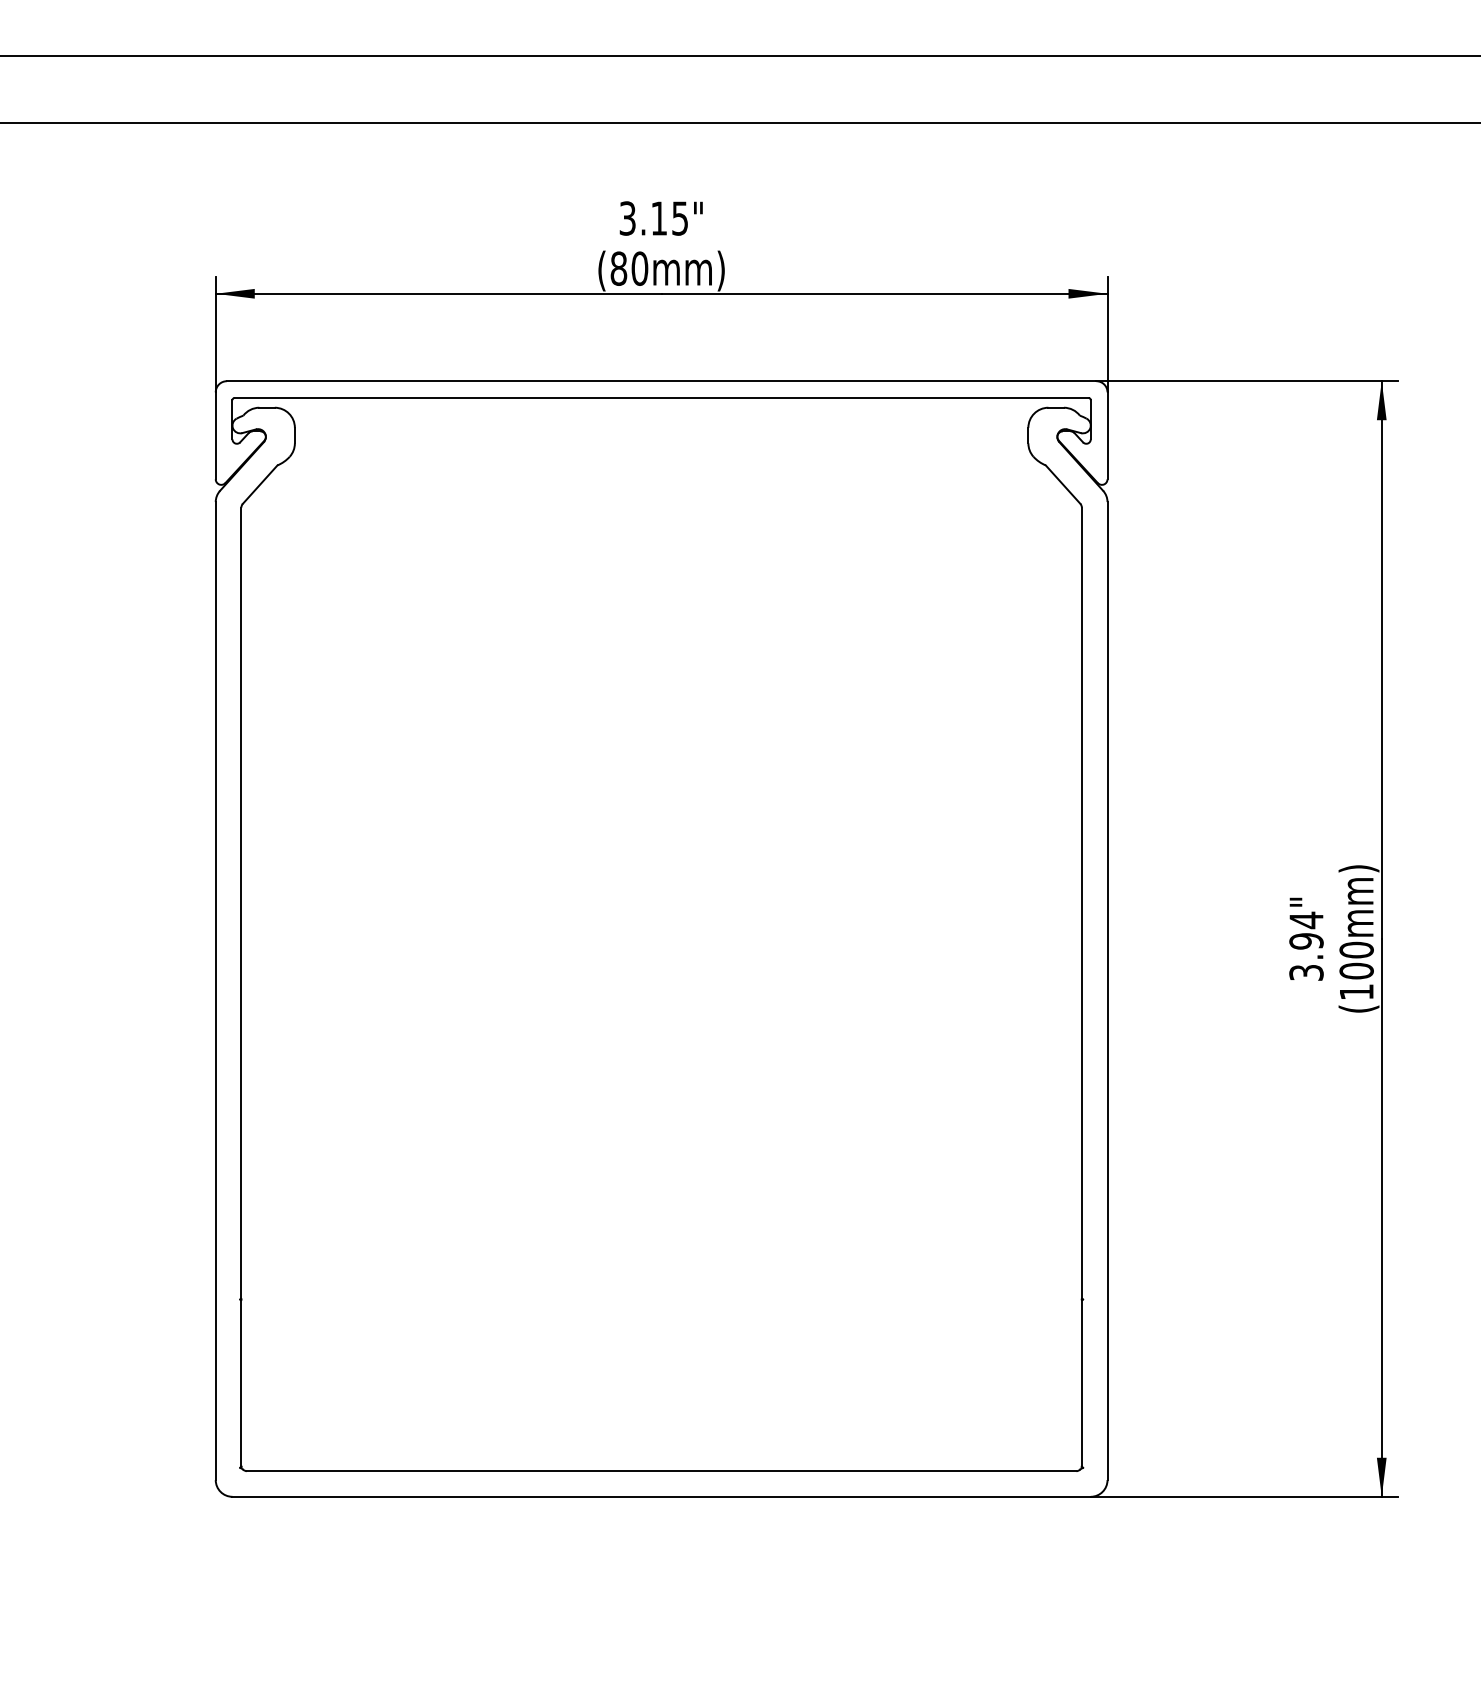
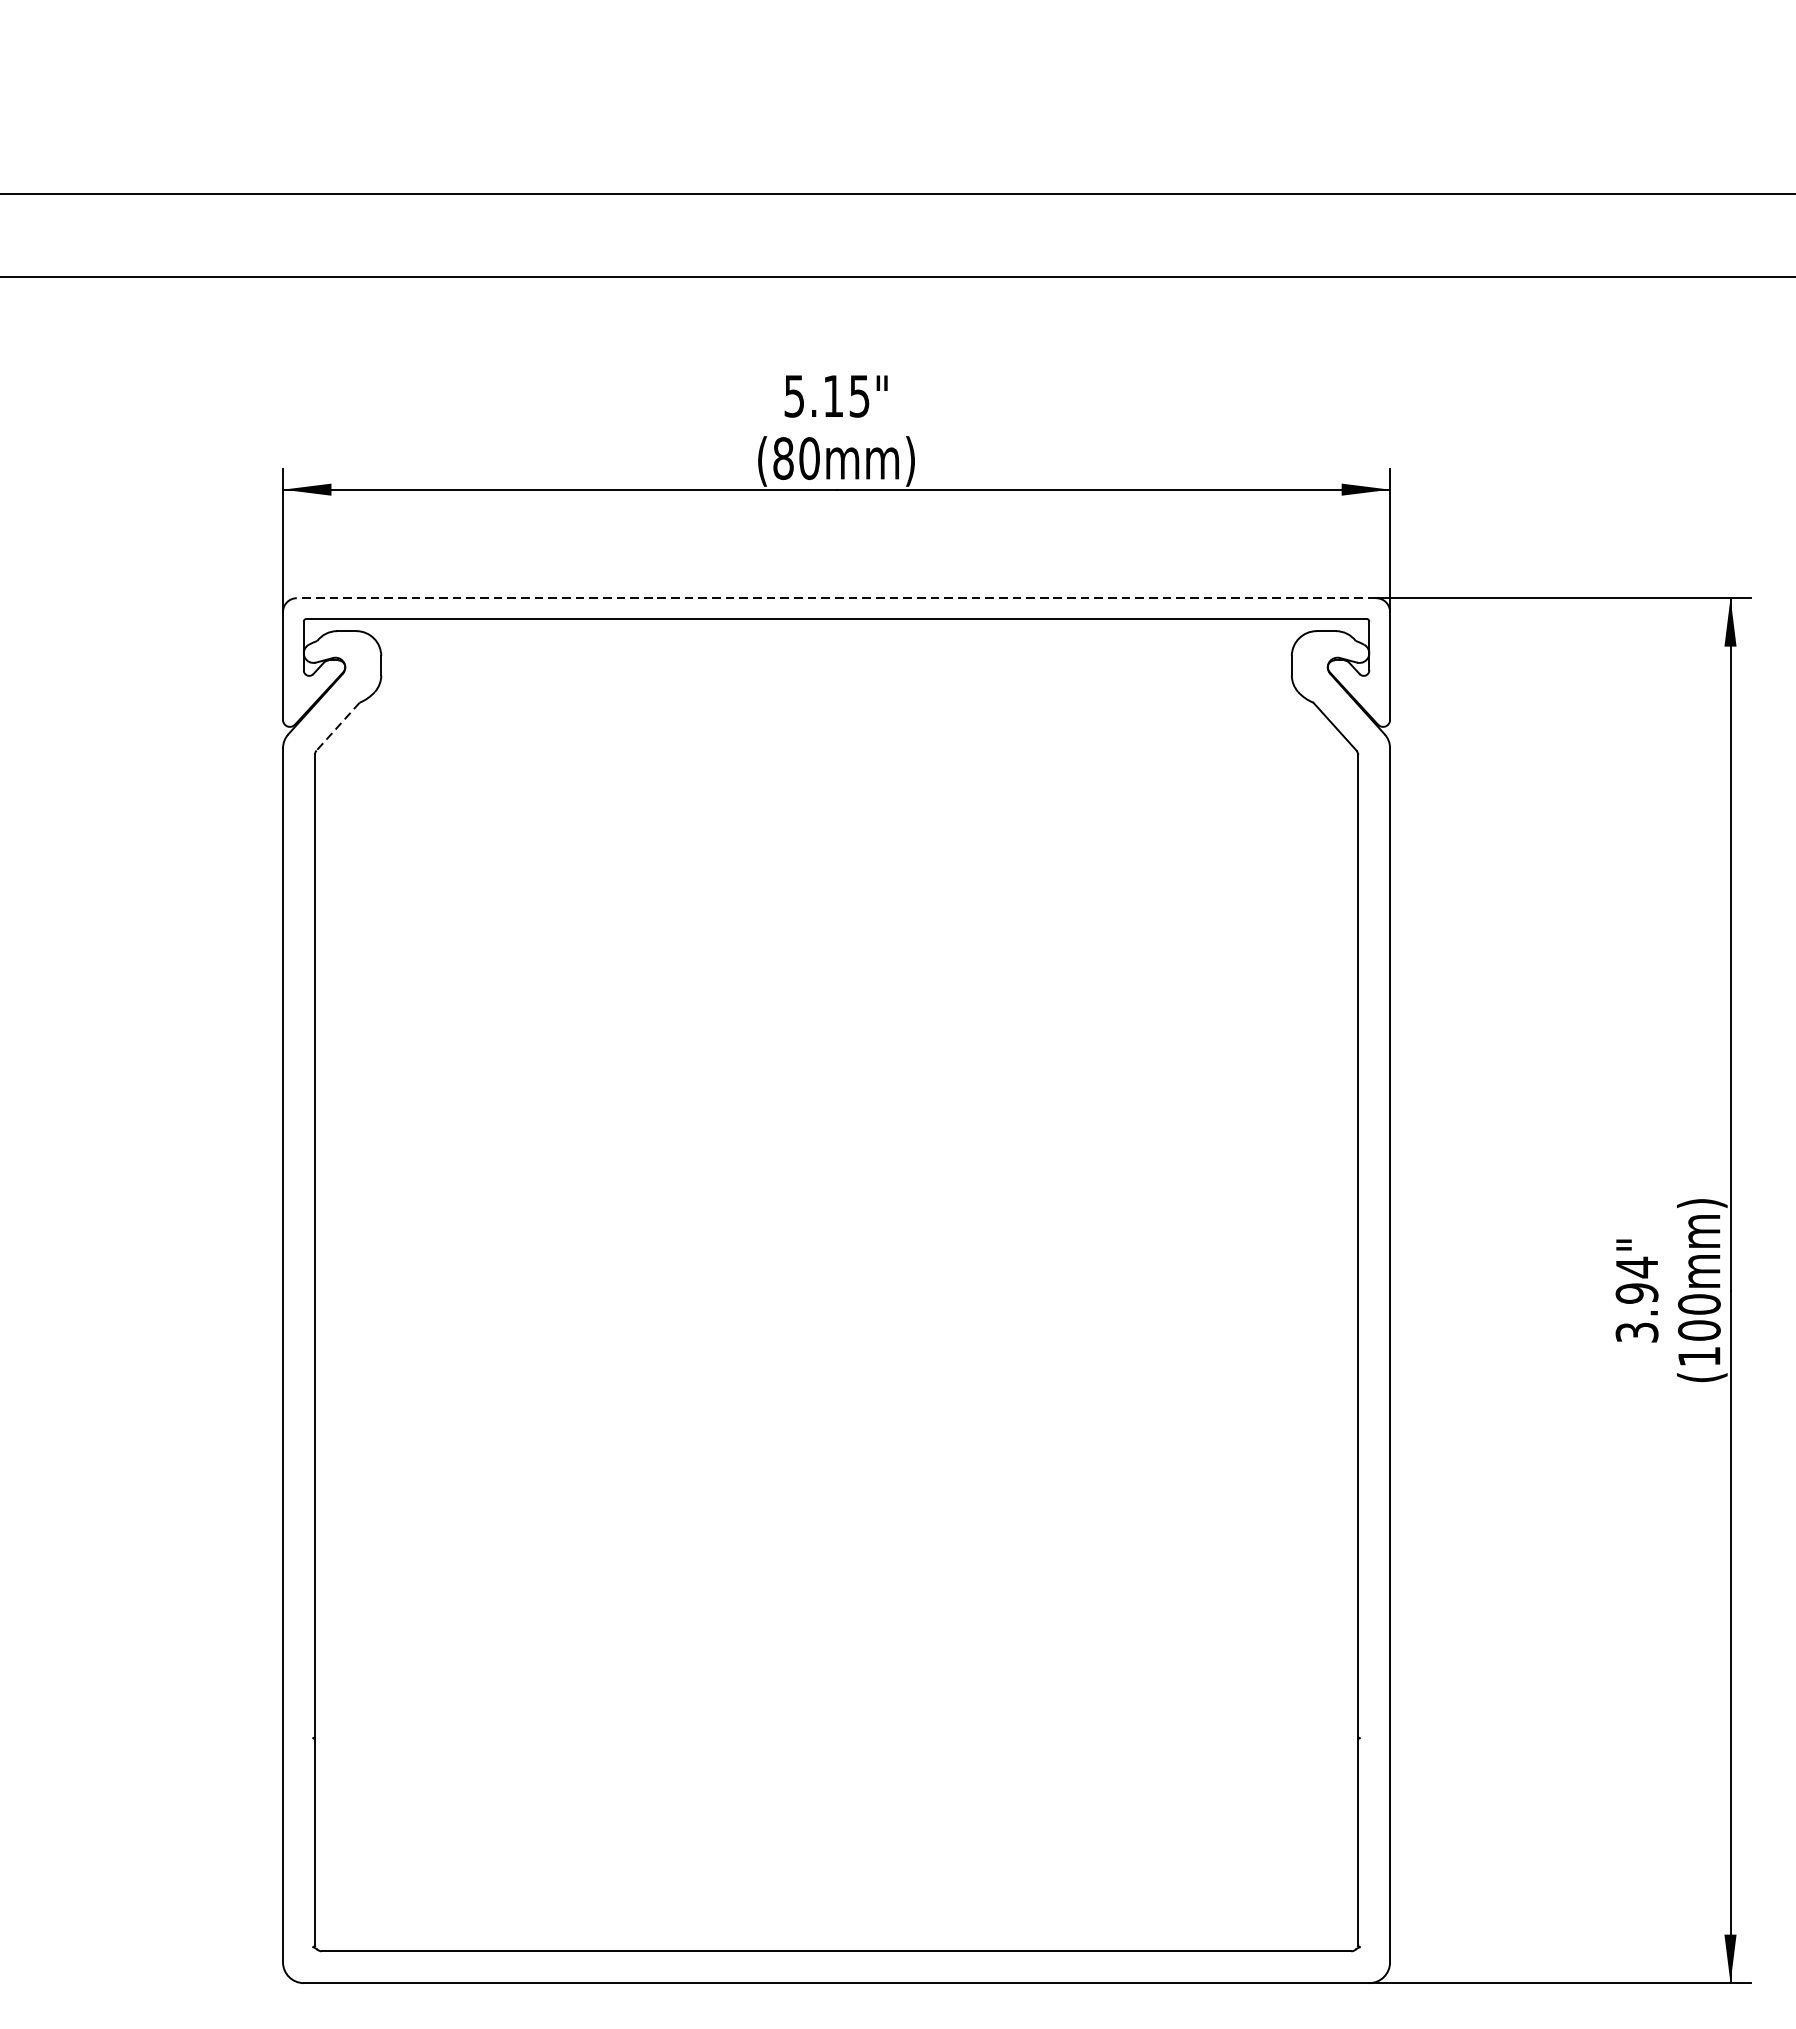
text: (627, 218) -> (794, 396), 3.15" -> 5.15"
line: (661, 381) -> (836, 598), solid -> dashed
line: (260, 484) -> (338, 726), solid -> dashed

